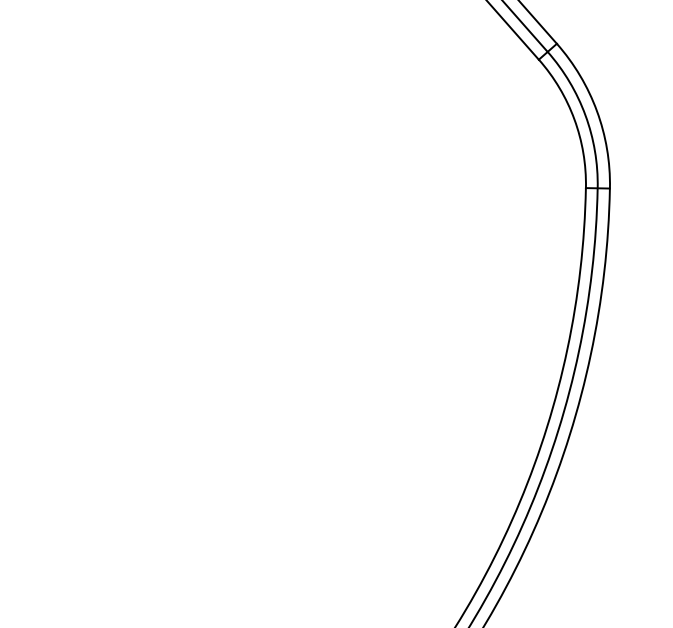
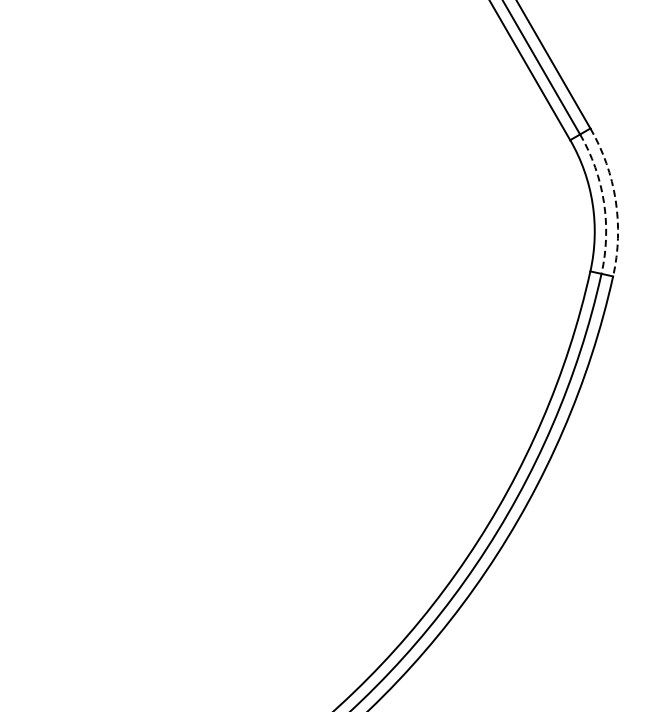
arc: (596, 111) -> (615, 200), solid -> dashed
arc: (585, 115) -> (603, 202), solid -> dashed

